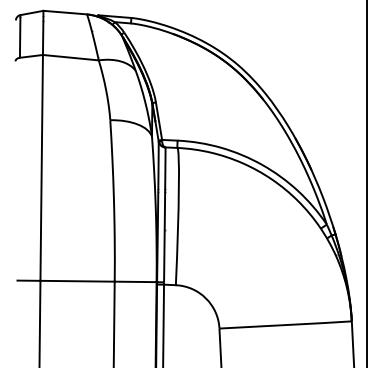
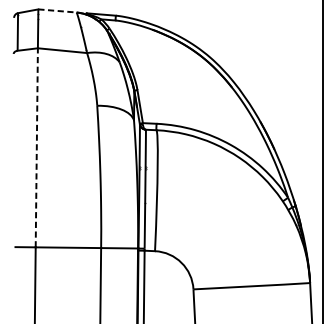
line: (65, 12) -> (57, 10), solid -> dashed
line: (41, 167) -> (36, 147), solid -> dashed

